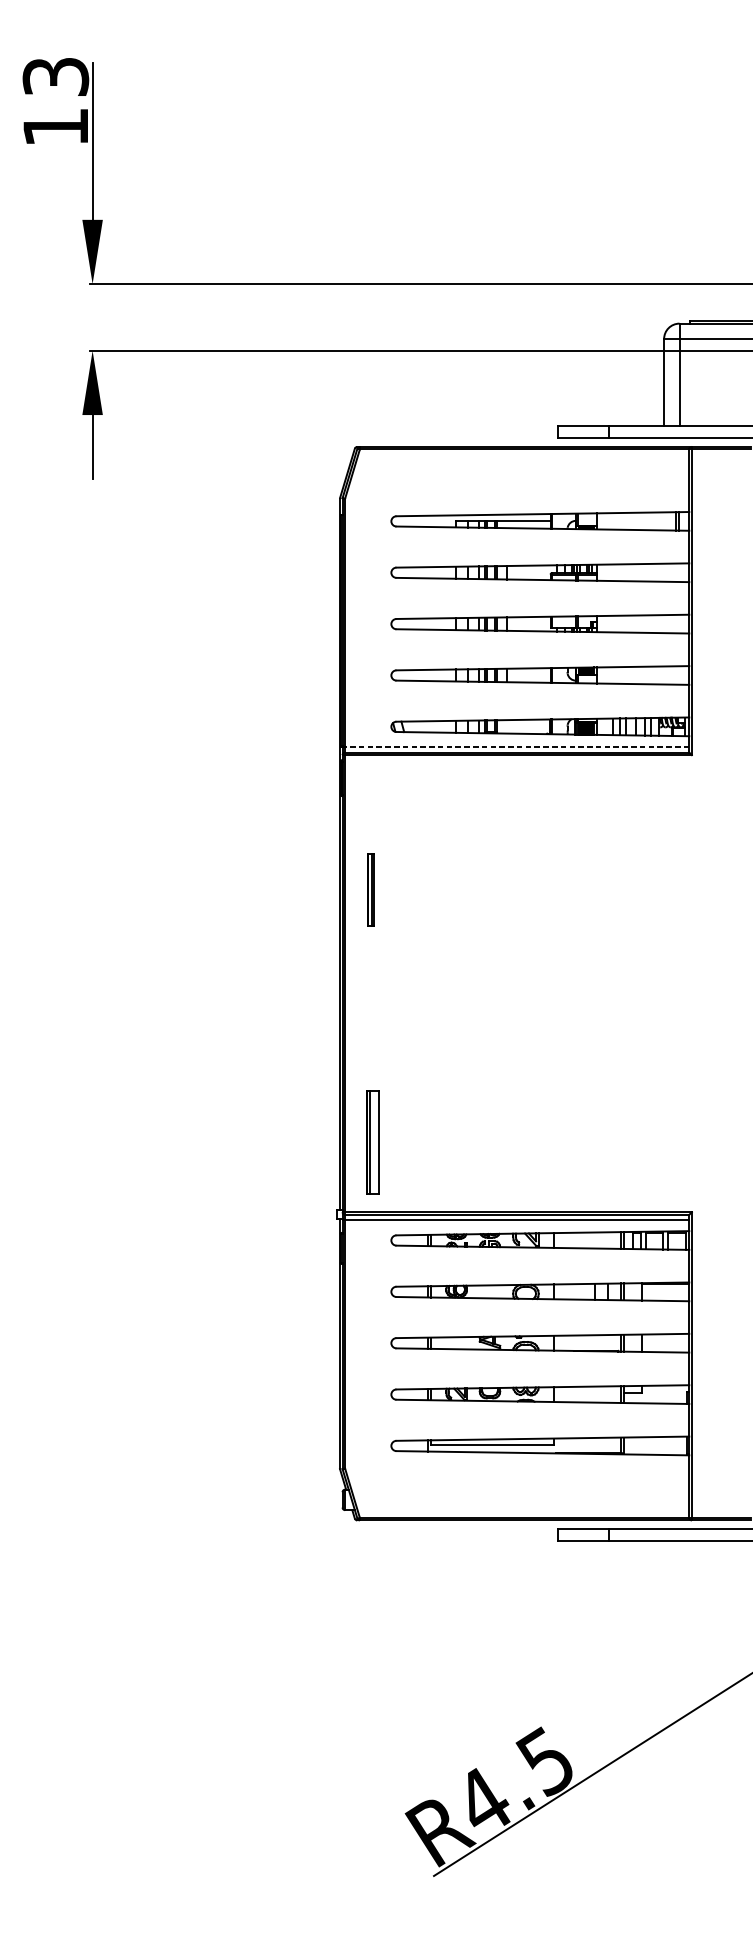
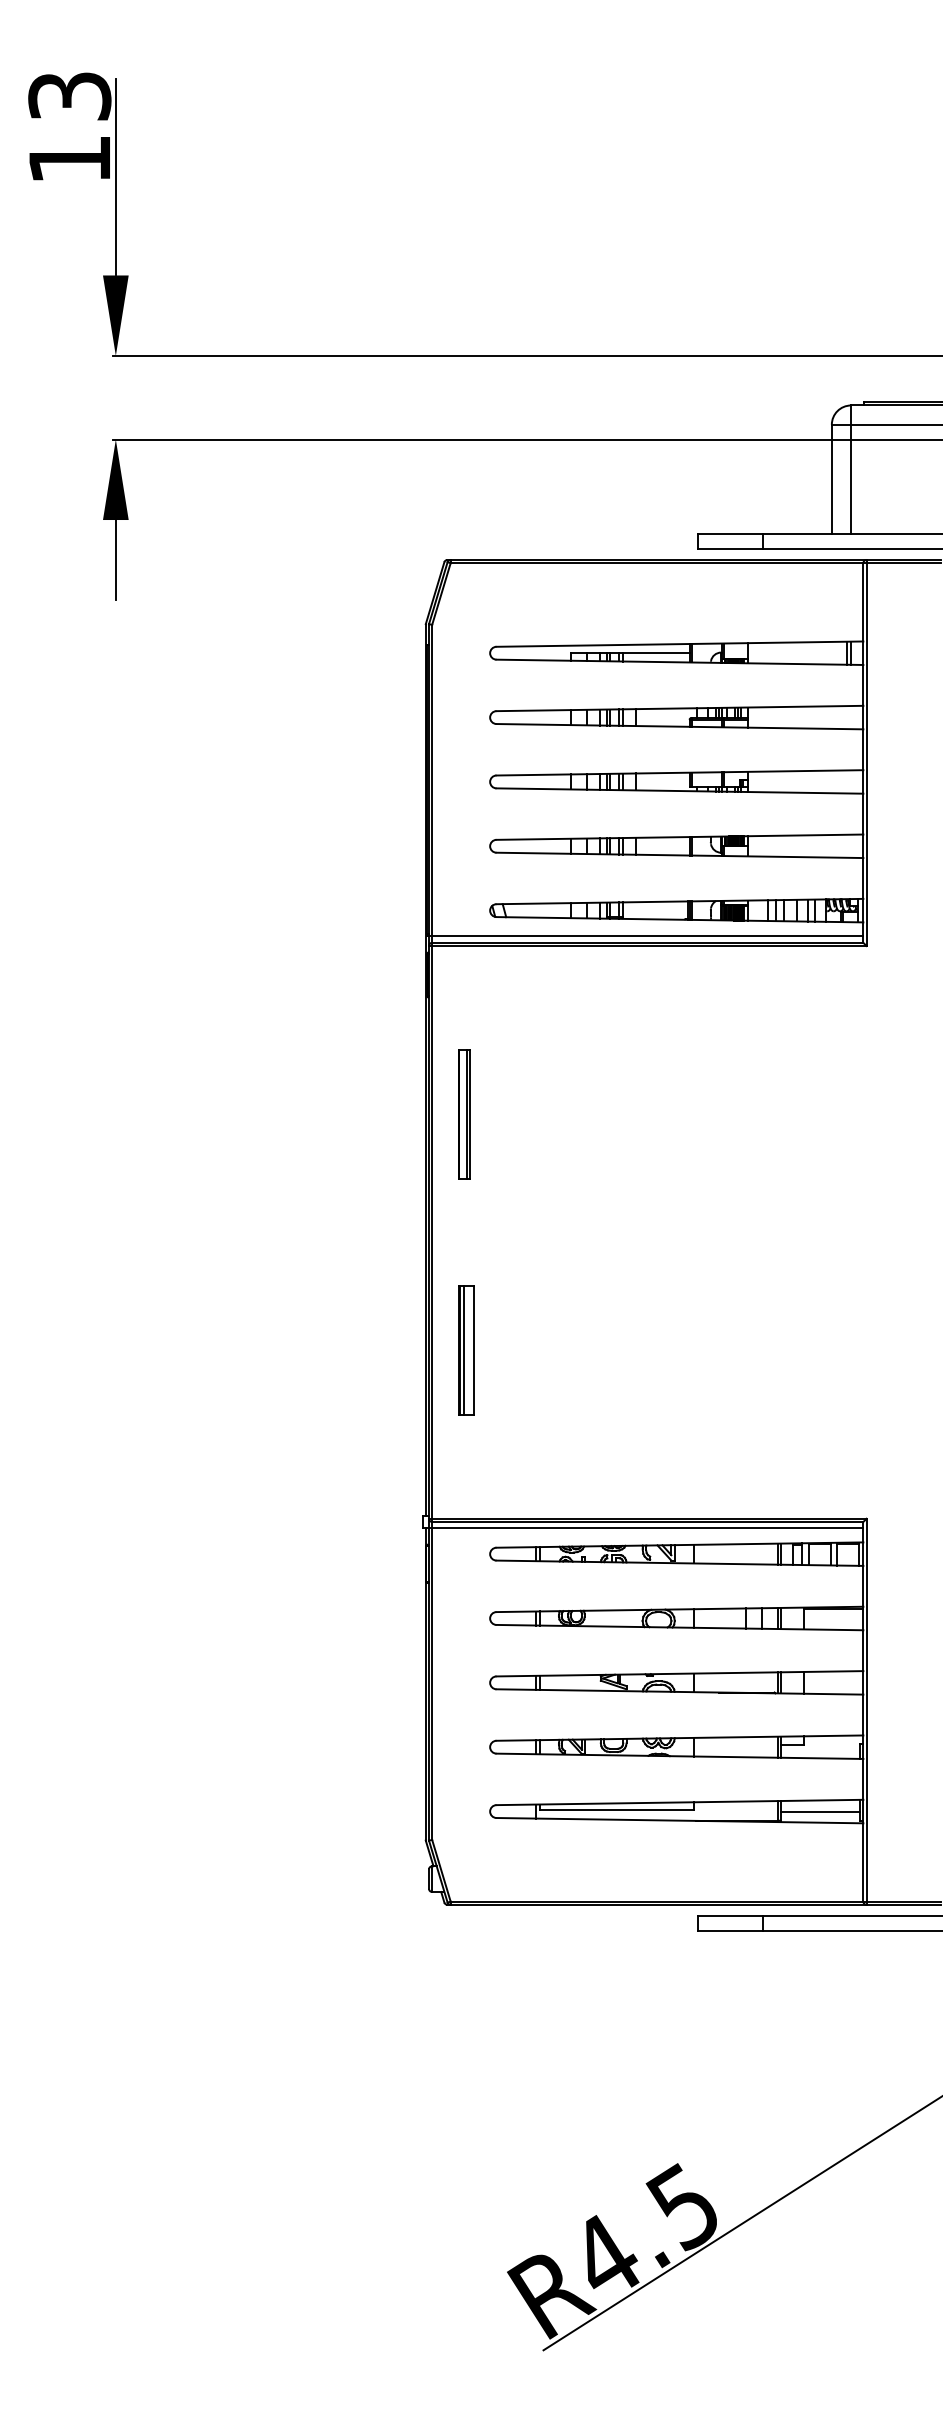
line: (514, 747) -> (644, 936), dashed -> solid
part: (370, 889) -> (464, 1114), size x1.43
part: (372, 1142) -> (466, 1350), moved
line: (655, 1445) -> (820, 1811), added

